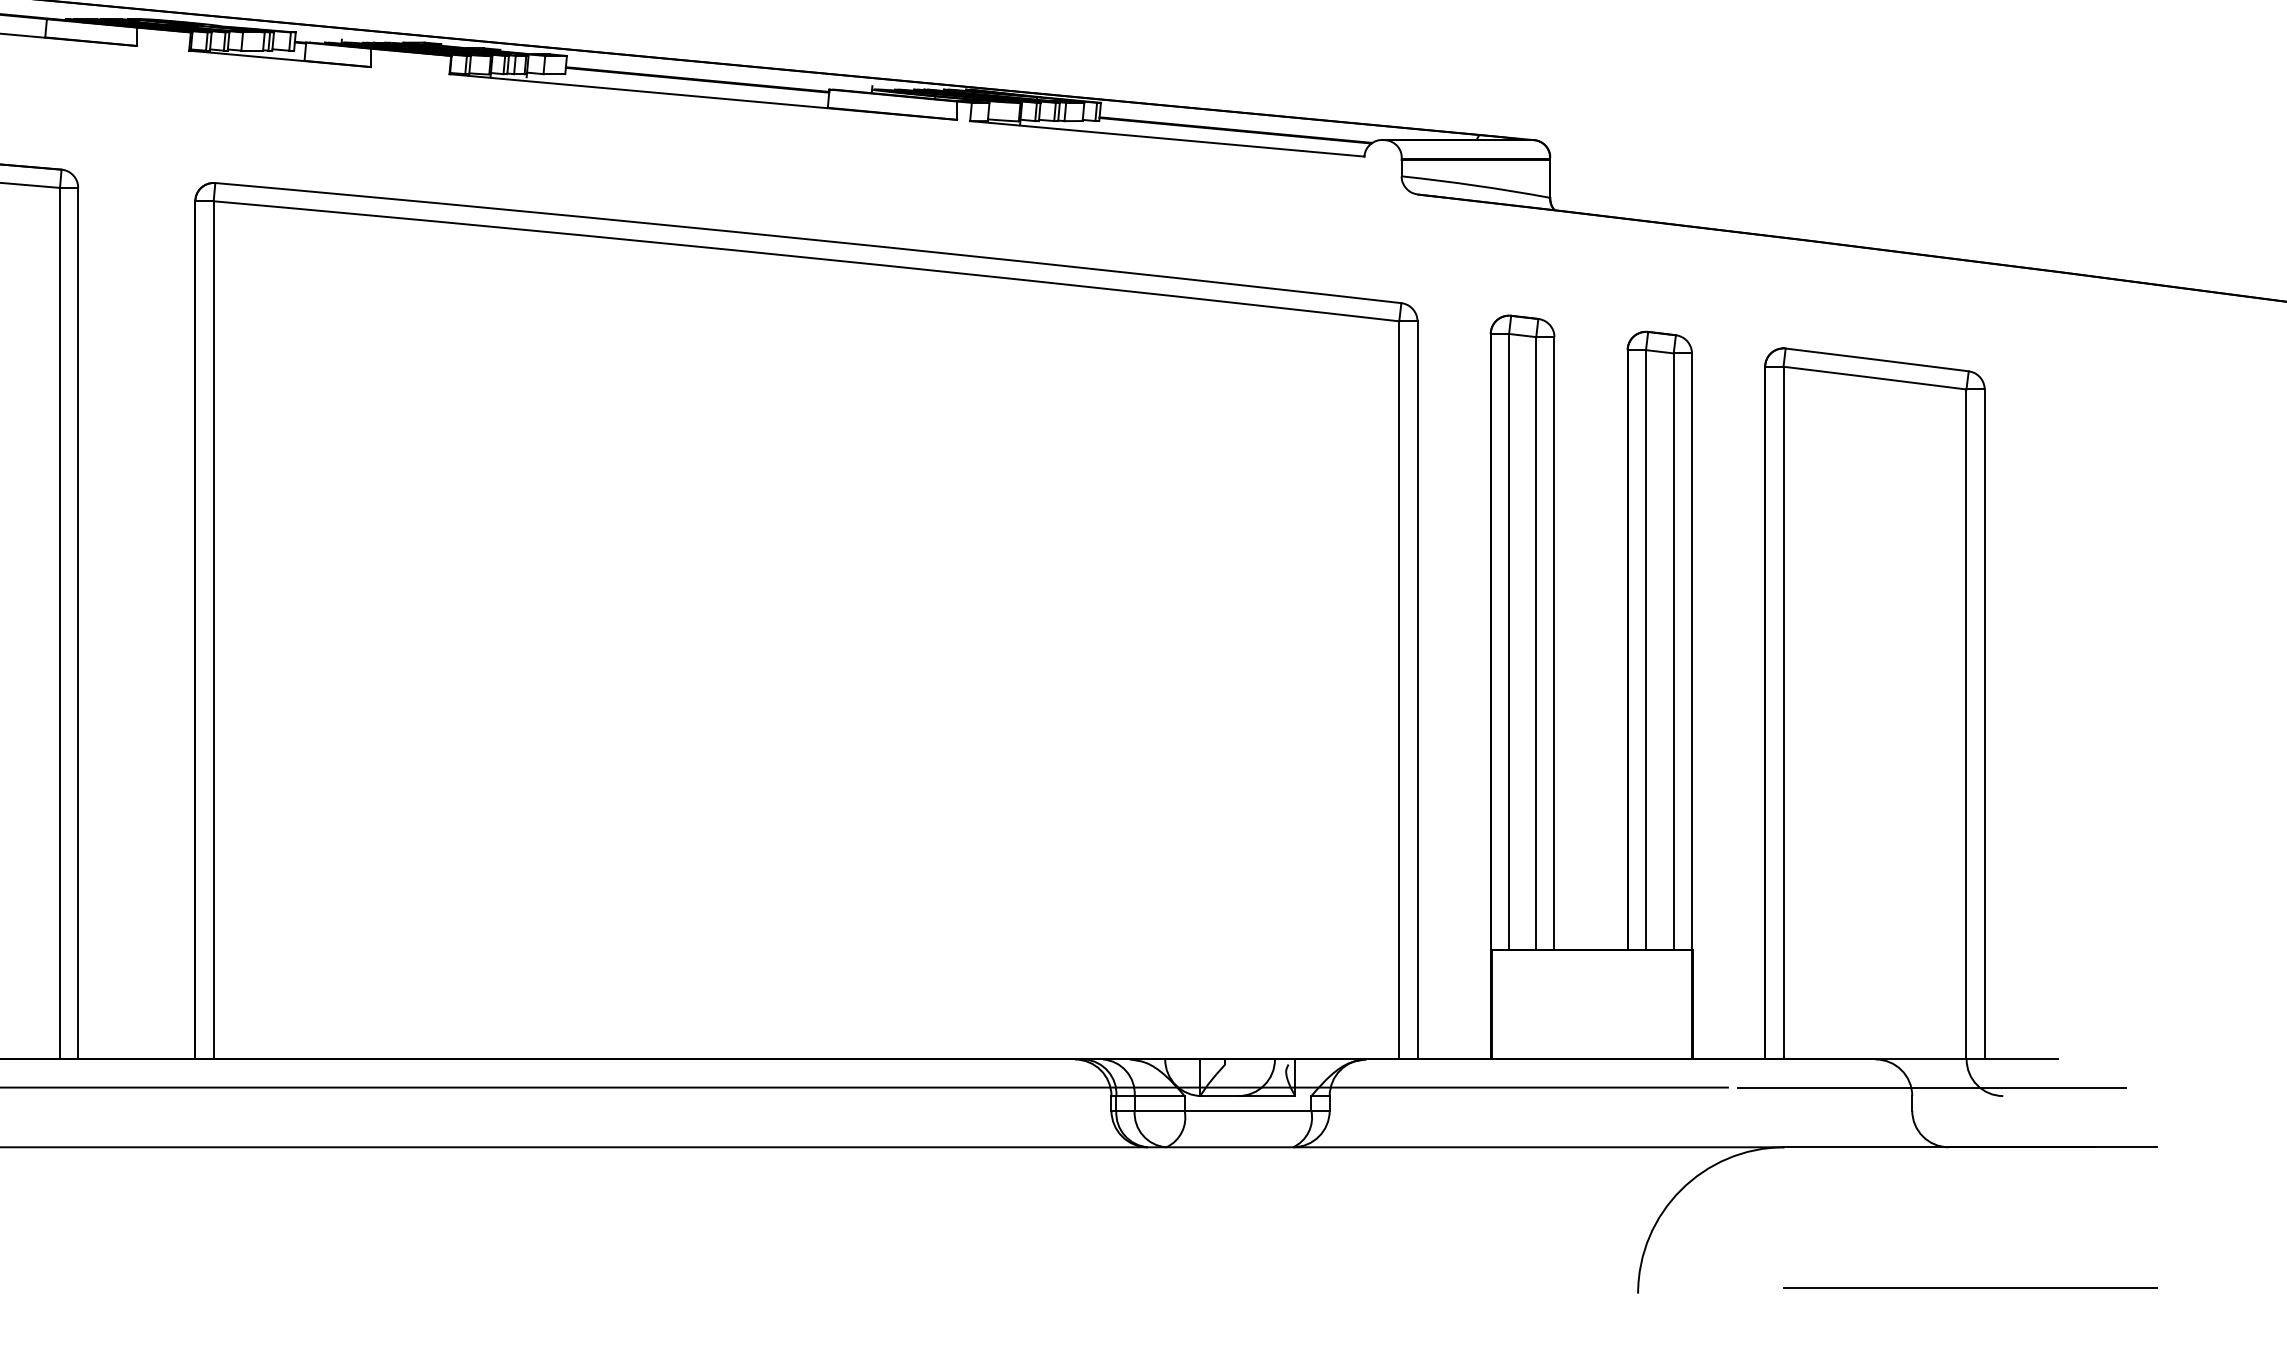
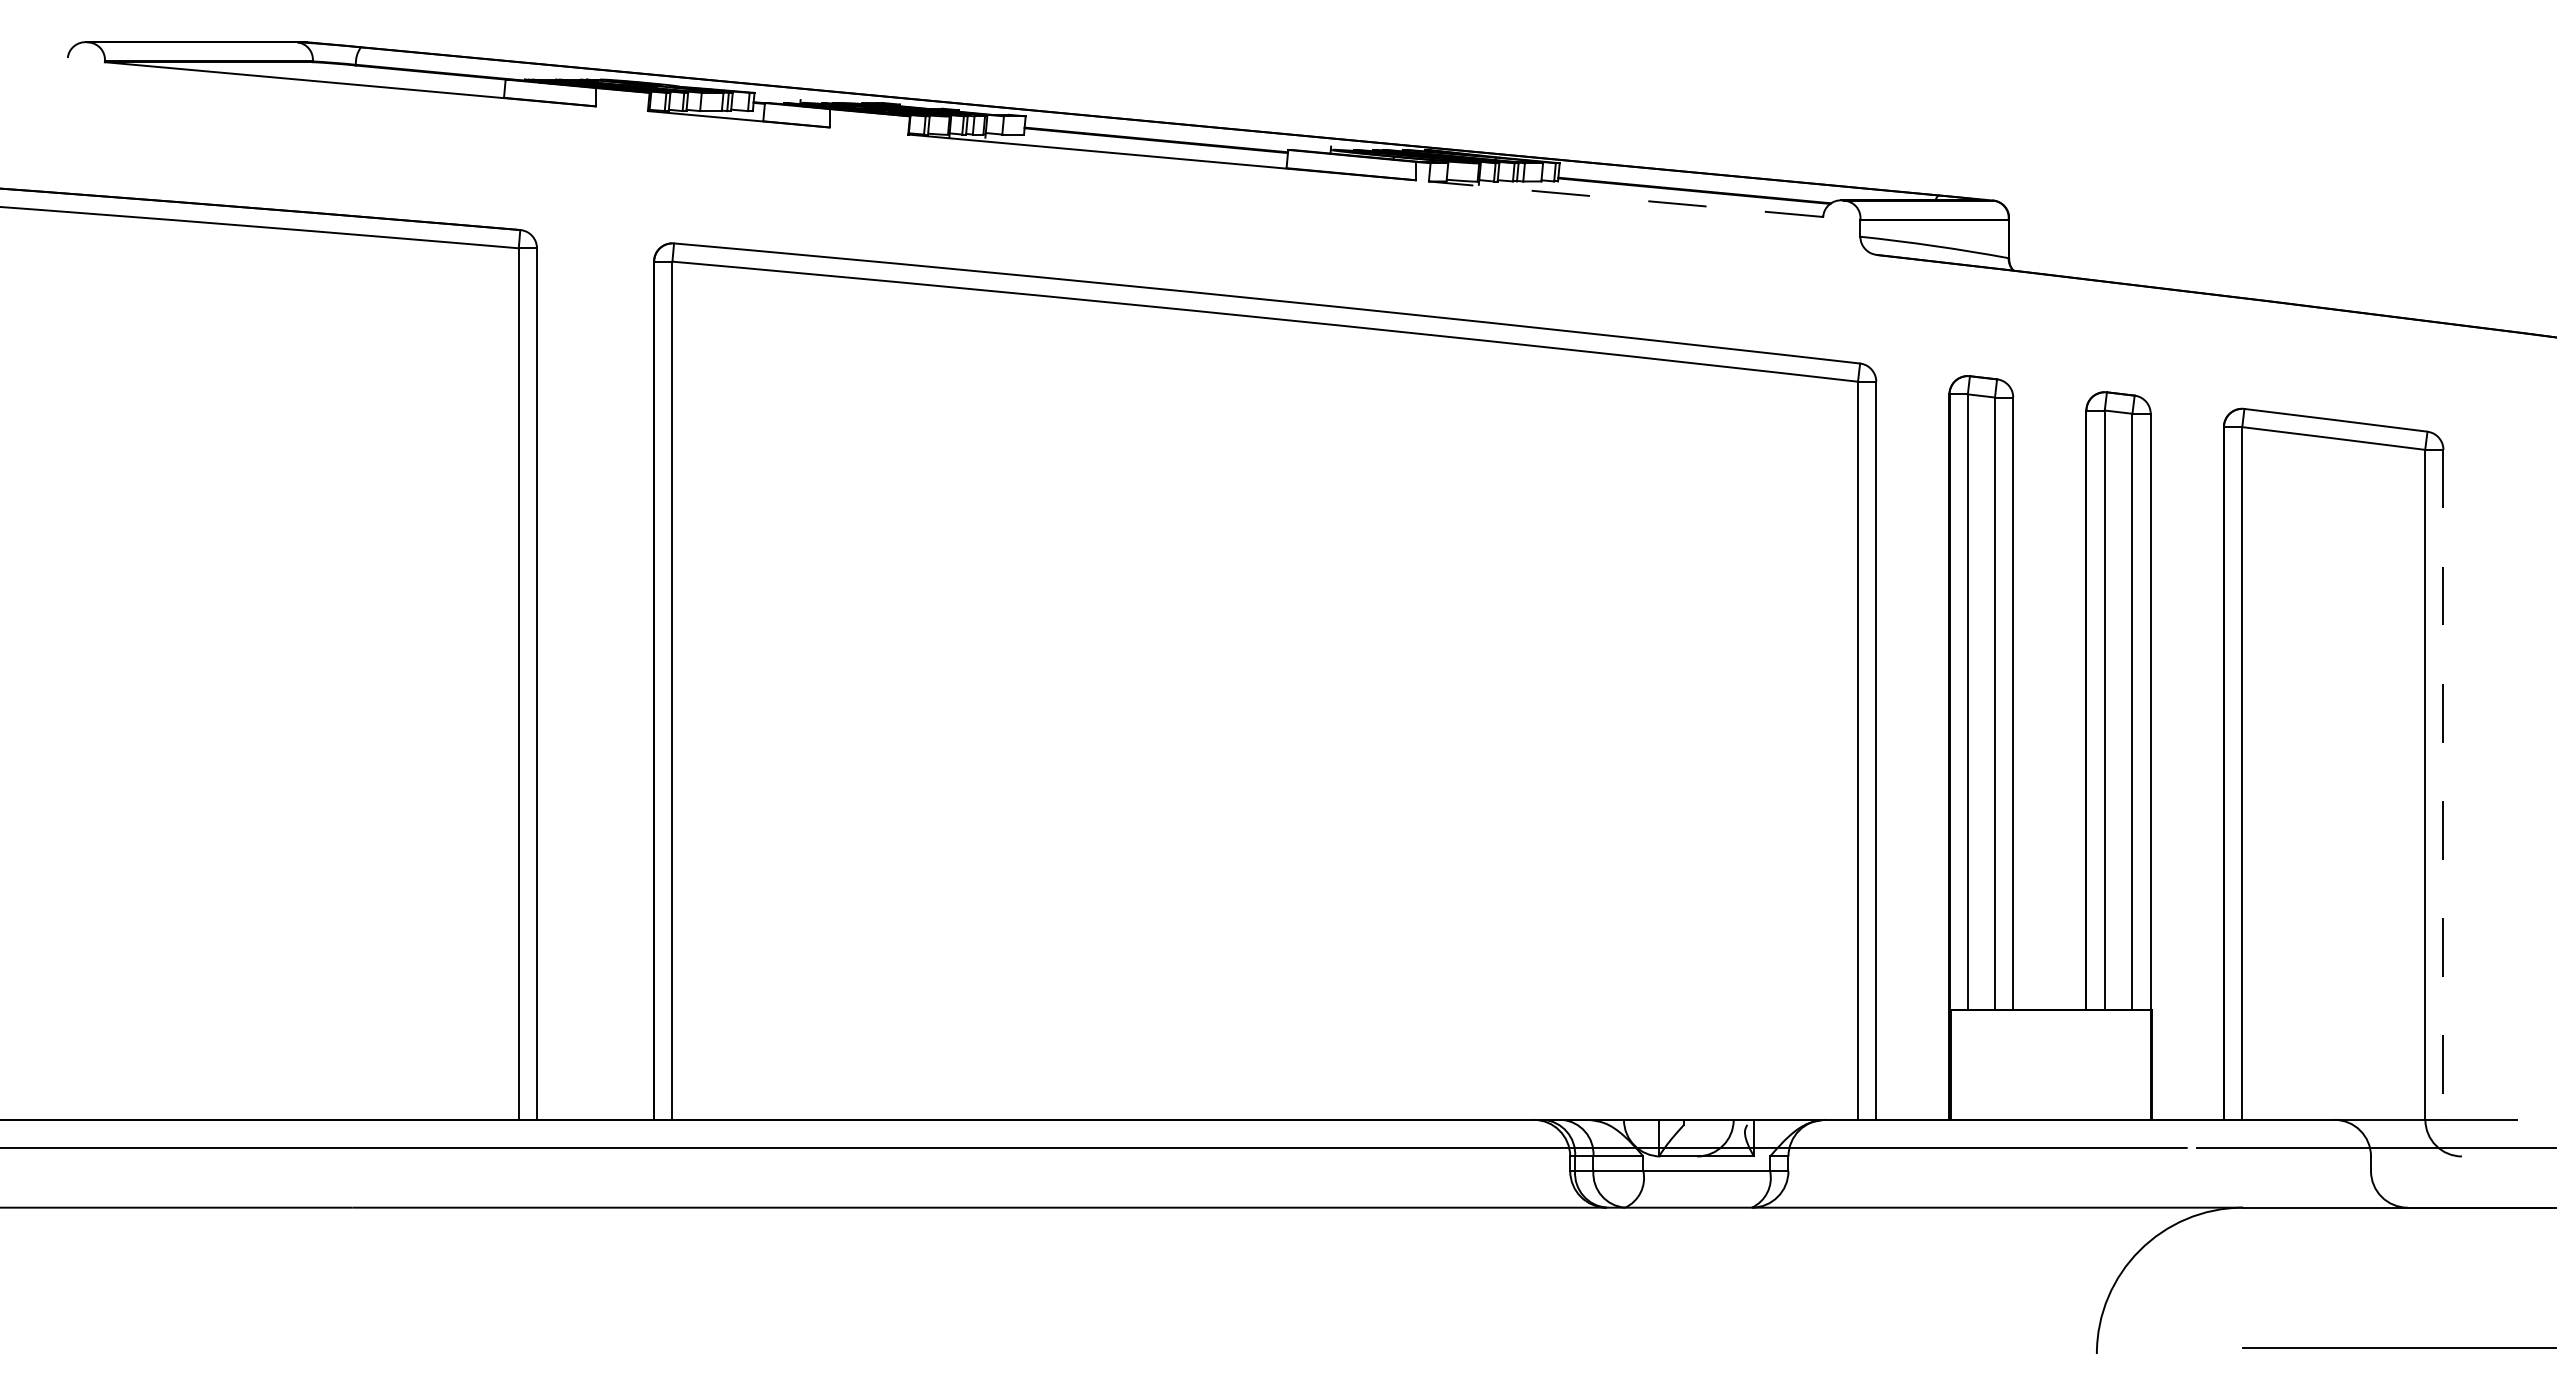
line: (1167, 139) -> (1626, 199), solid -> dashed
line: (1984, 724) -> (2443, 784), solid -> dashed

